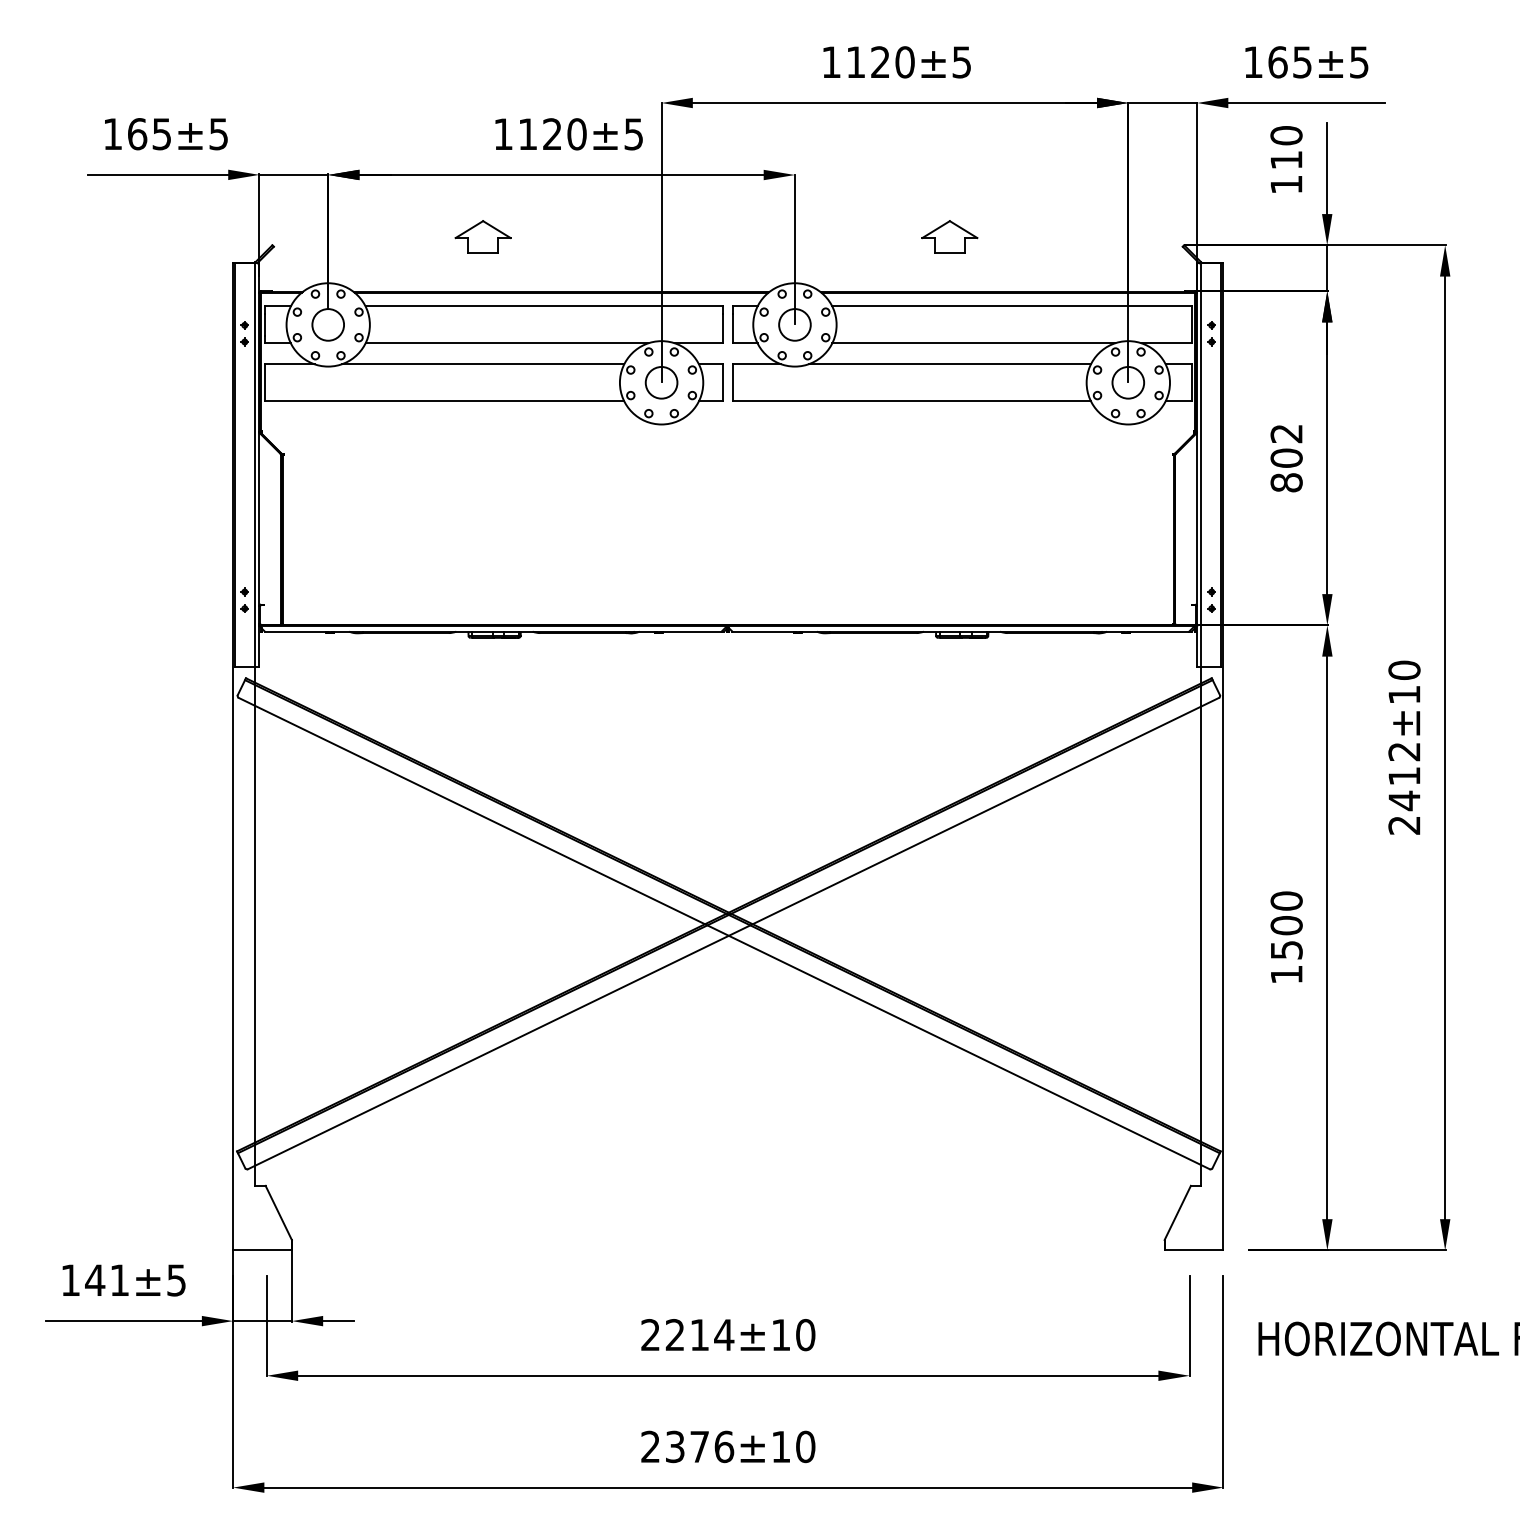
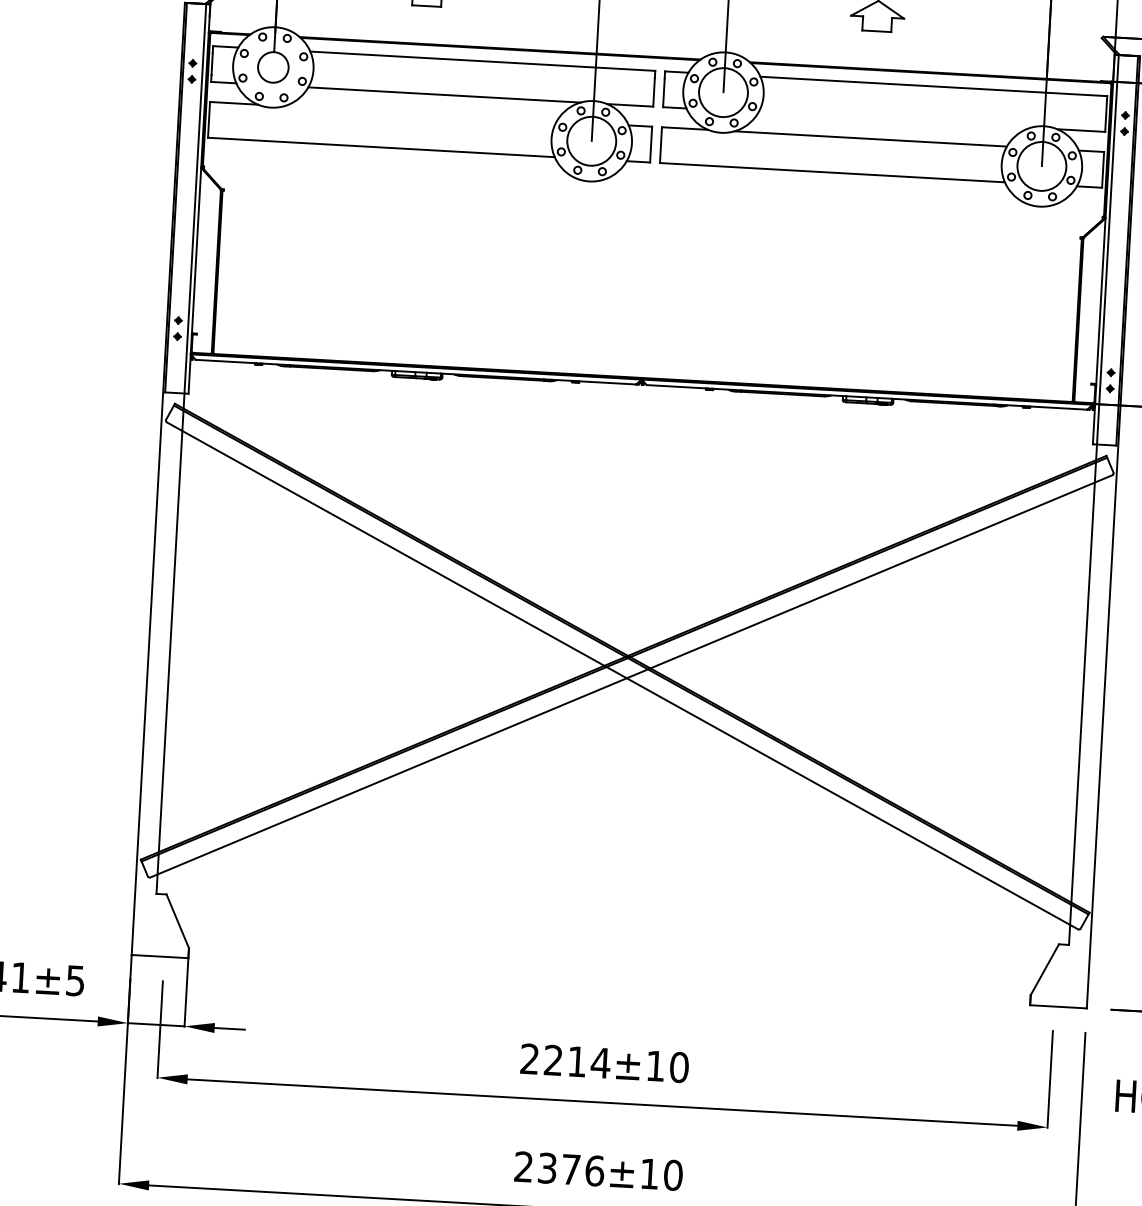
circle: (794, 324) -> (723, 92), size x1.6
line: (973, 343) -> (894, 120), removed
line: (482, 364) -> (420, 113), removed
circle: (661, 382) -> (591, 140), size x1.6
circle: (1128, 382) -> (1042, 166), size x1.6

